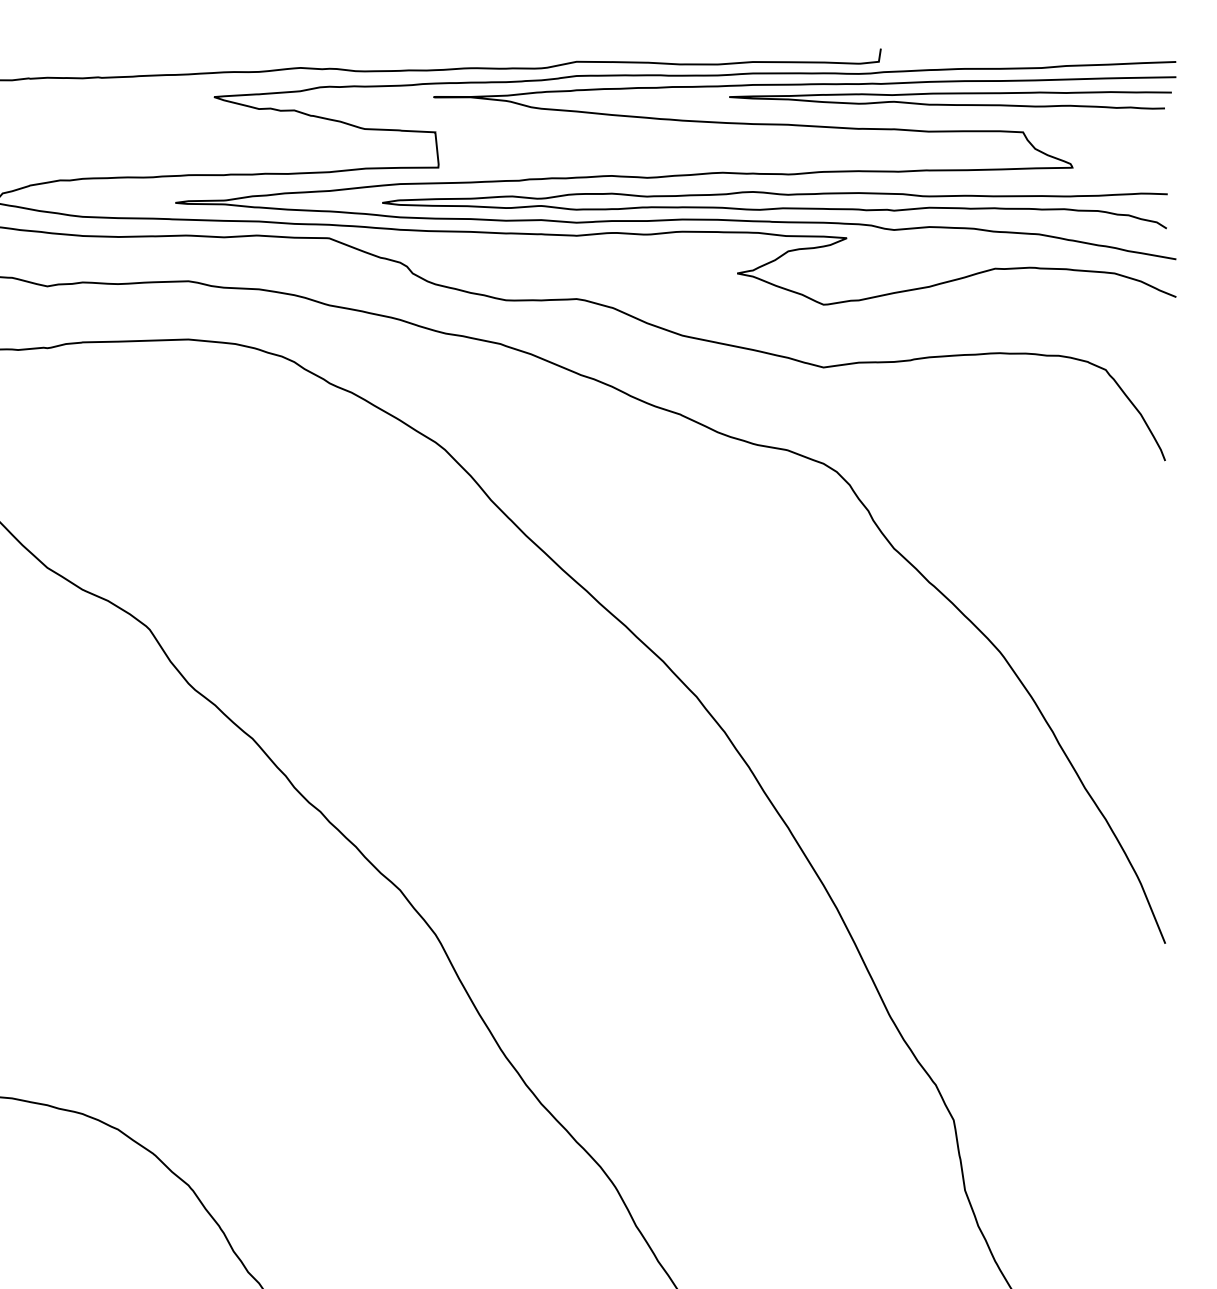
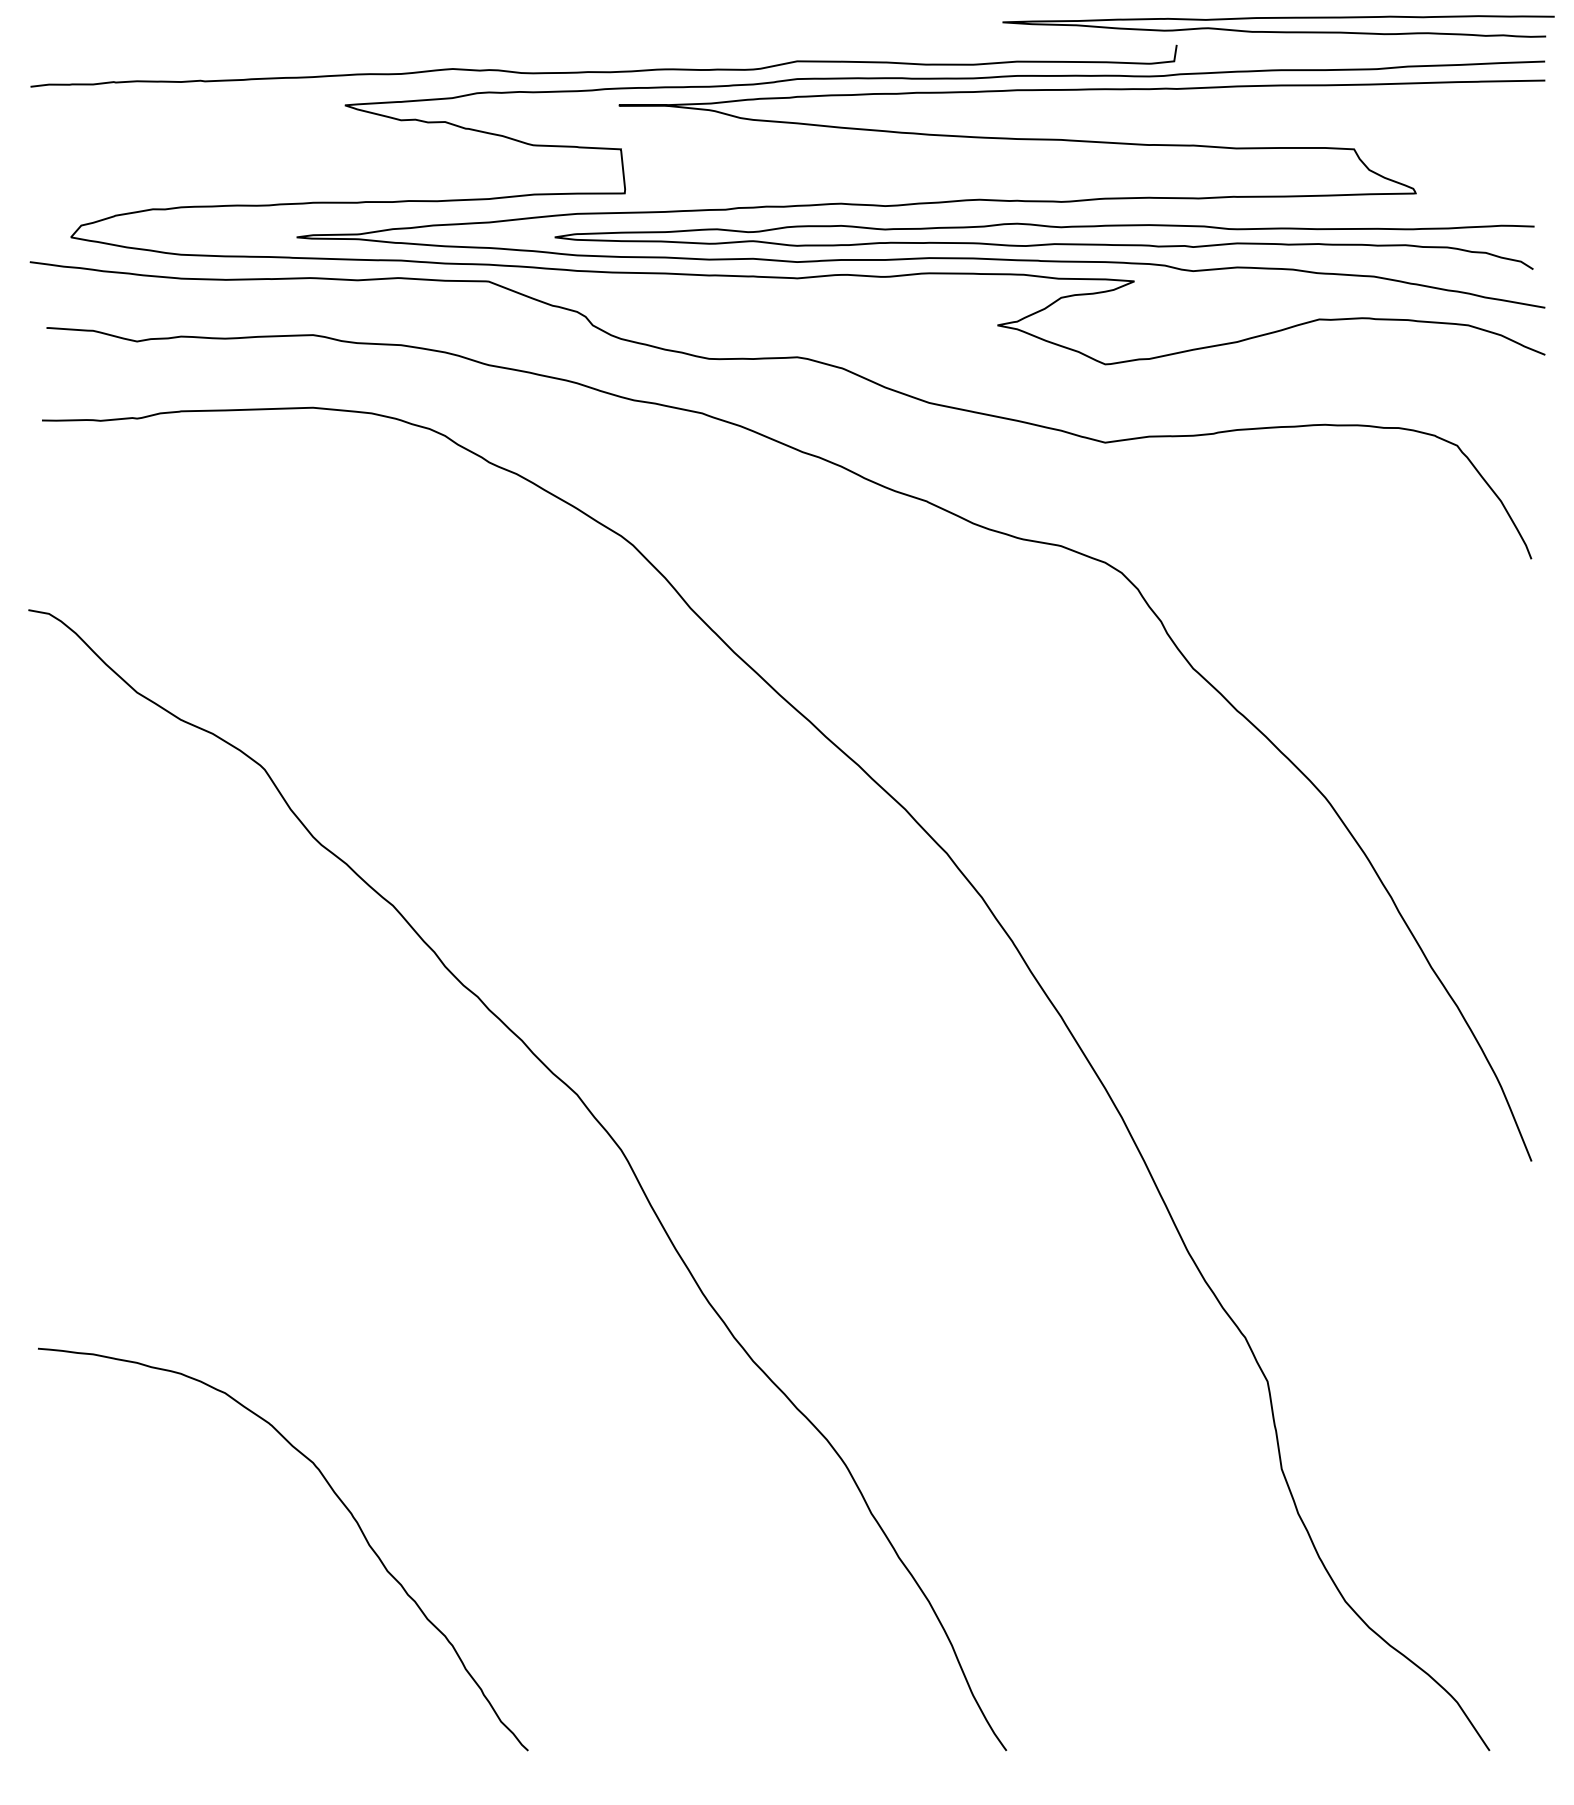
curve: (950, 104) -> (1278, 31), moved

